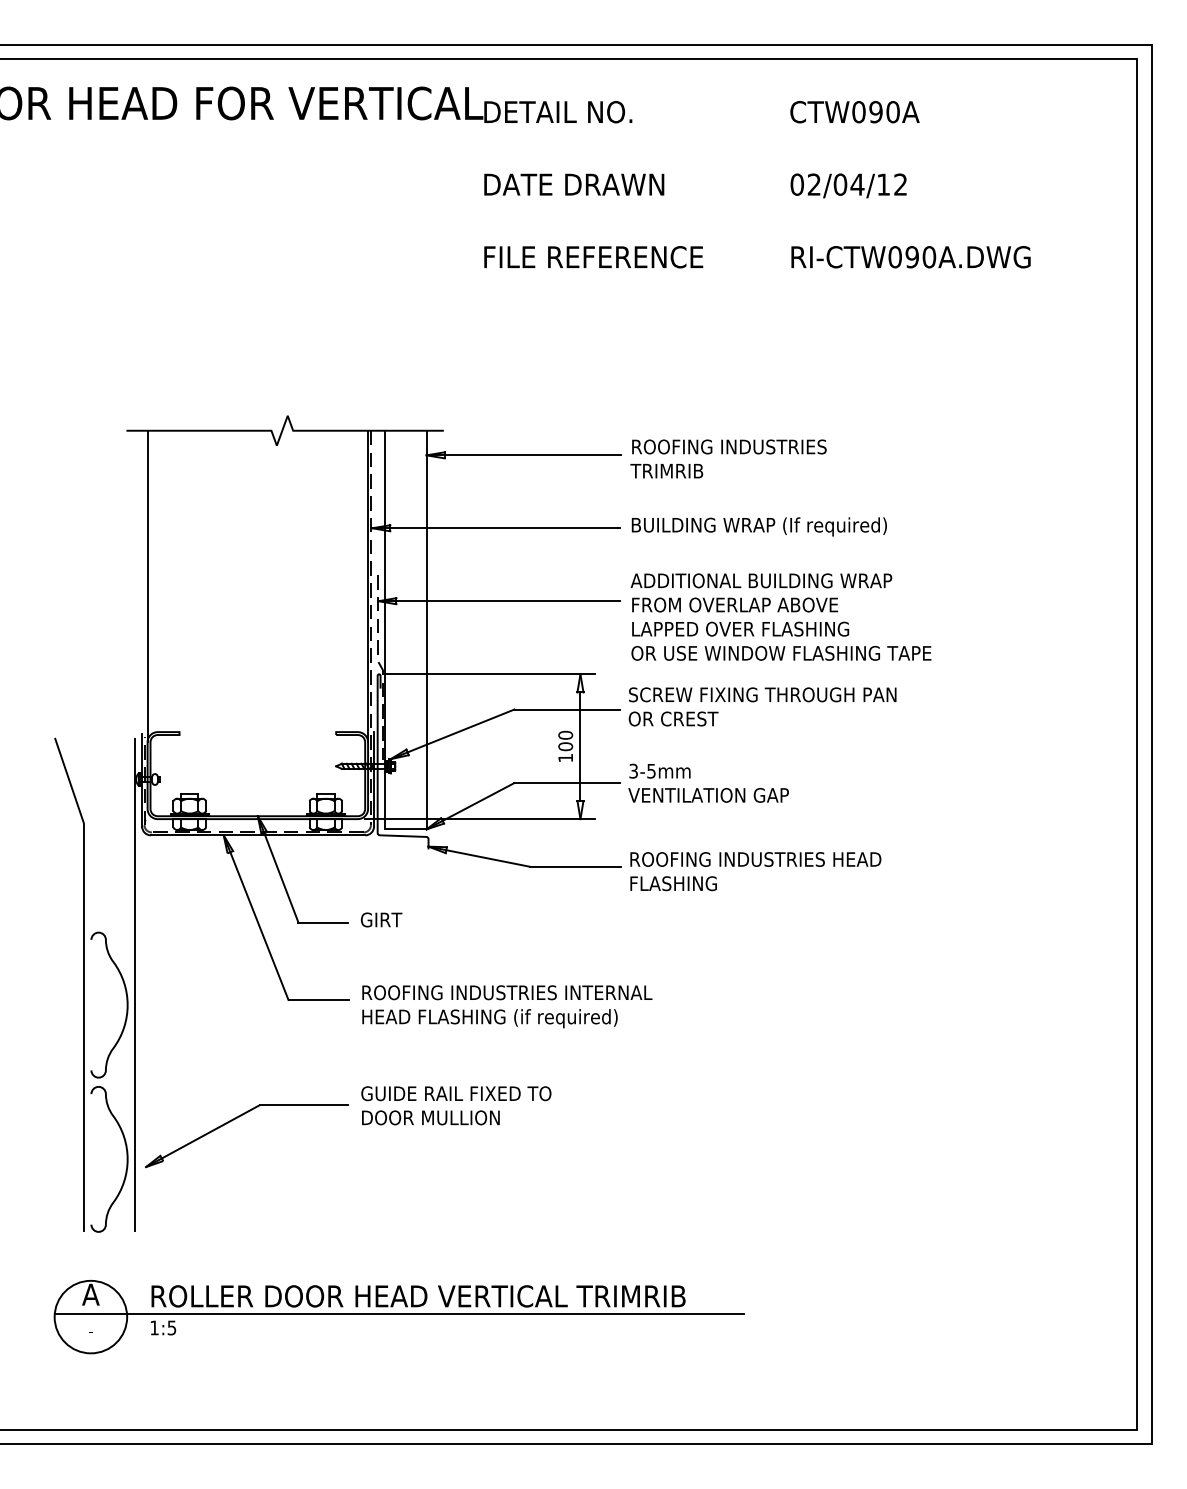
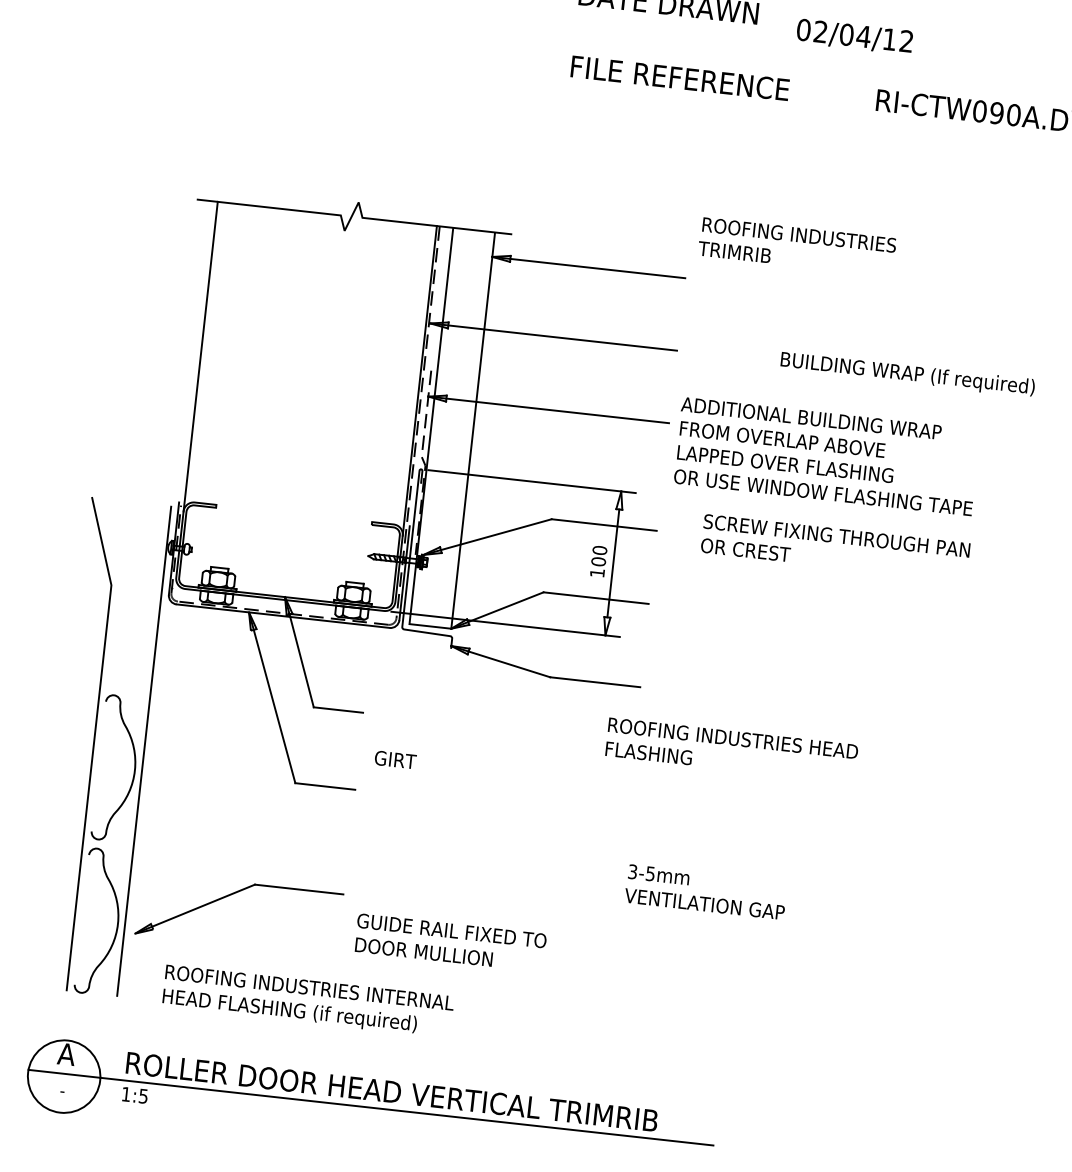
text: (848, 185) -> (854, 36), moved
text: (728, 458) -> (797, 246), moved
text: (758, 526) -> (906, 374), moved
text: (762, 706) -> (835, 547), moved
text: (708, 782) -> (705, 891), moved
text: (755, 871) -> (731, 750), moved
text: (381, 919) -> (395, 759), moved
text: (507, 1006) -> (308, 1001), moved
text: (456, 1105) -> (450, 942), moved

